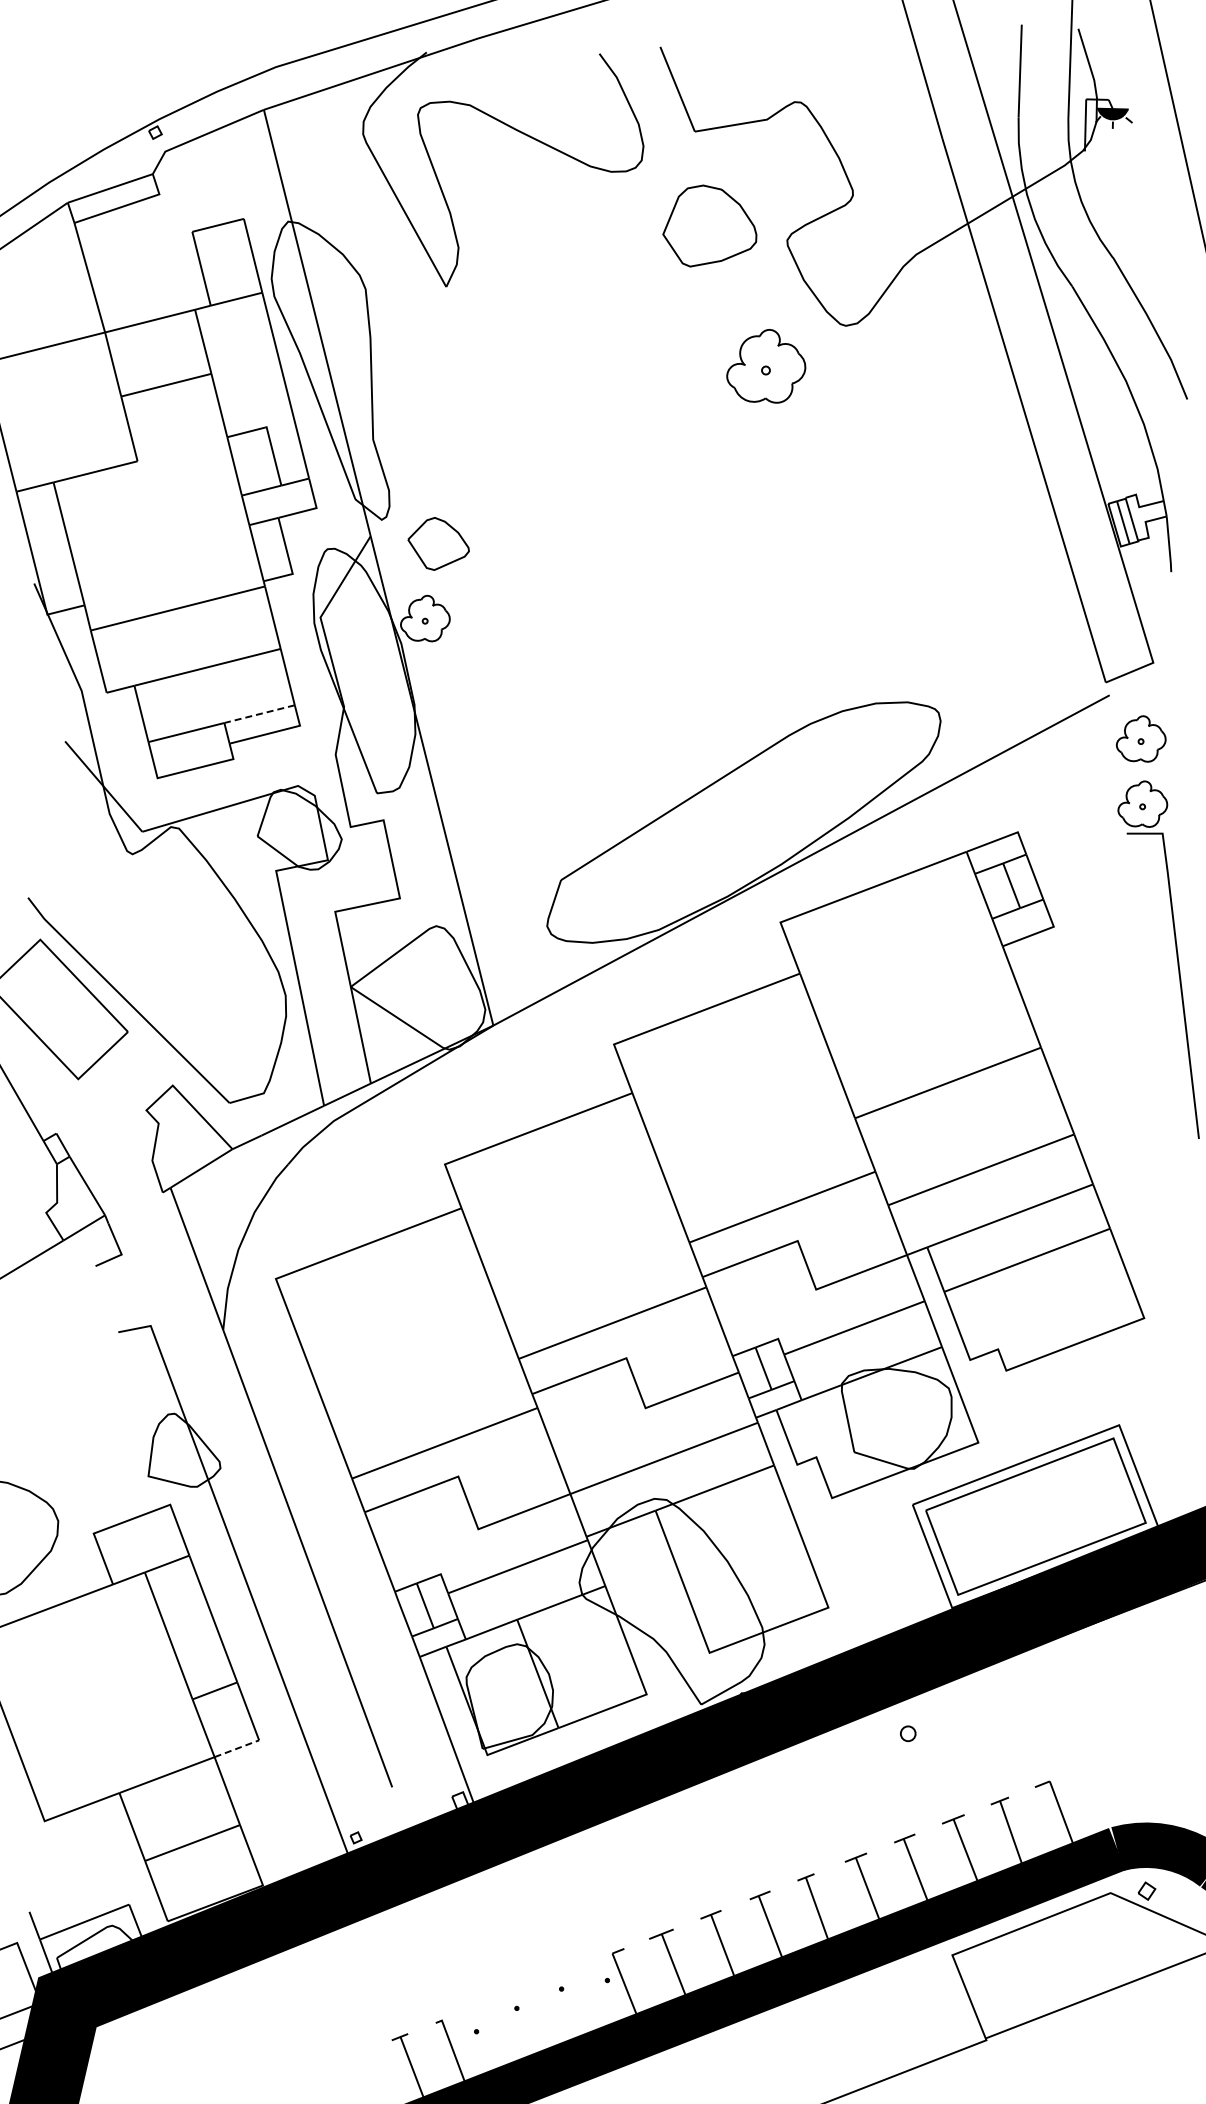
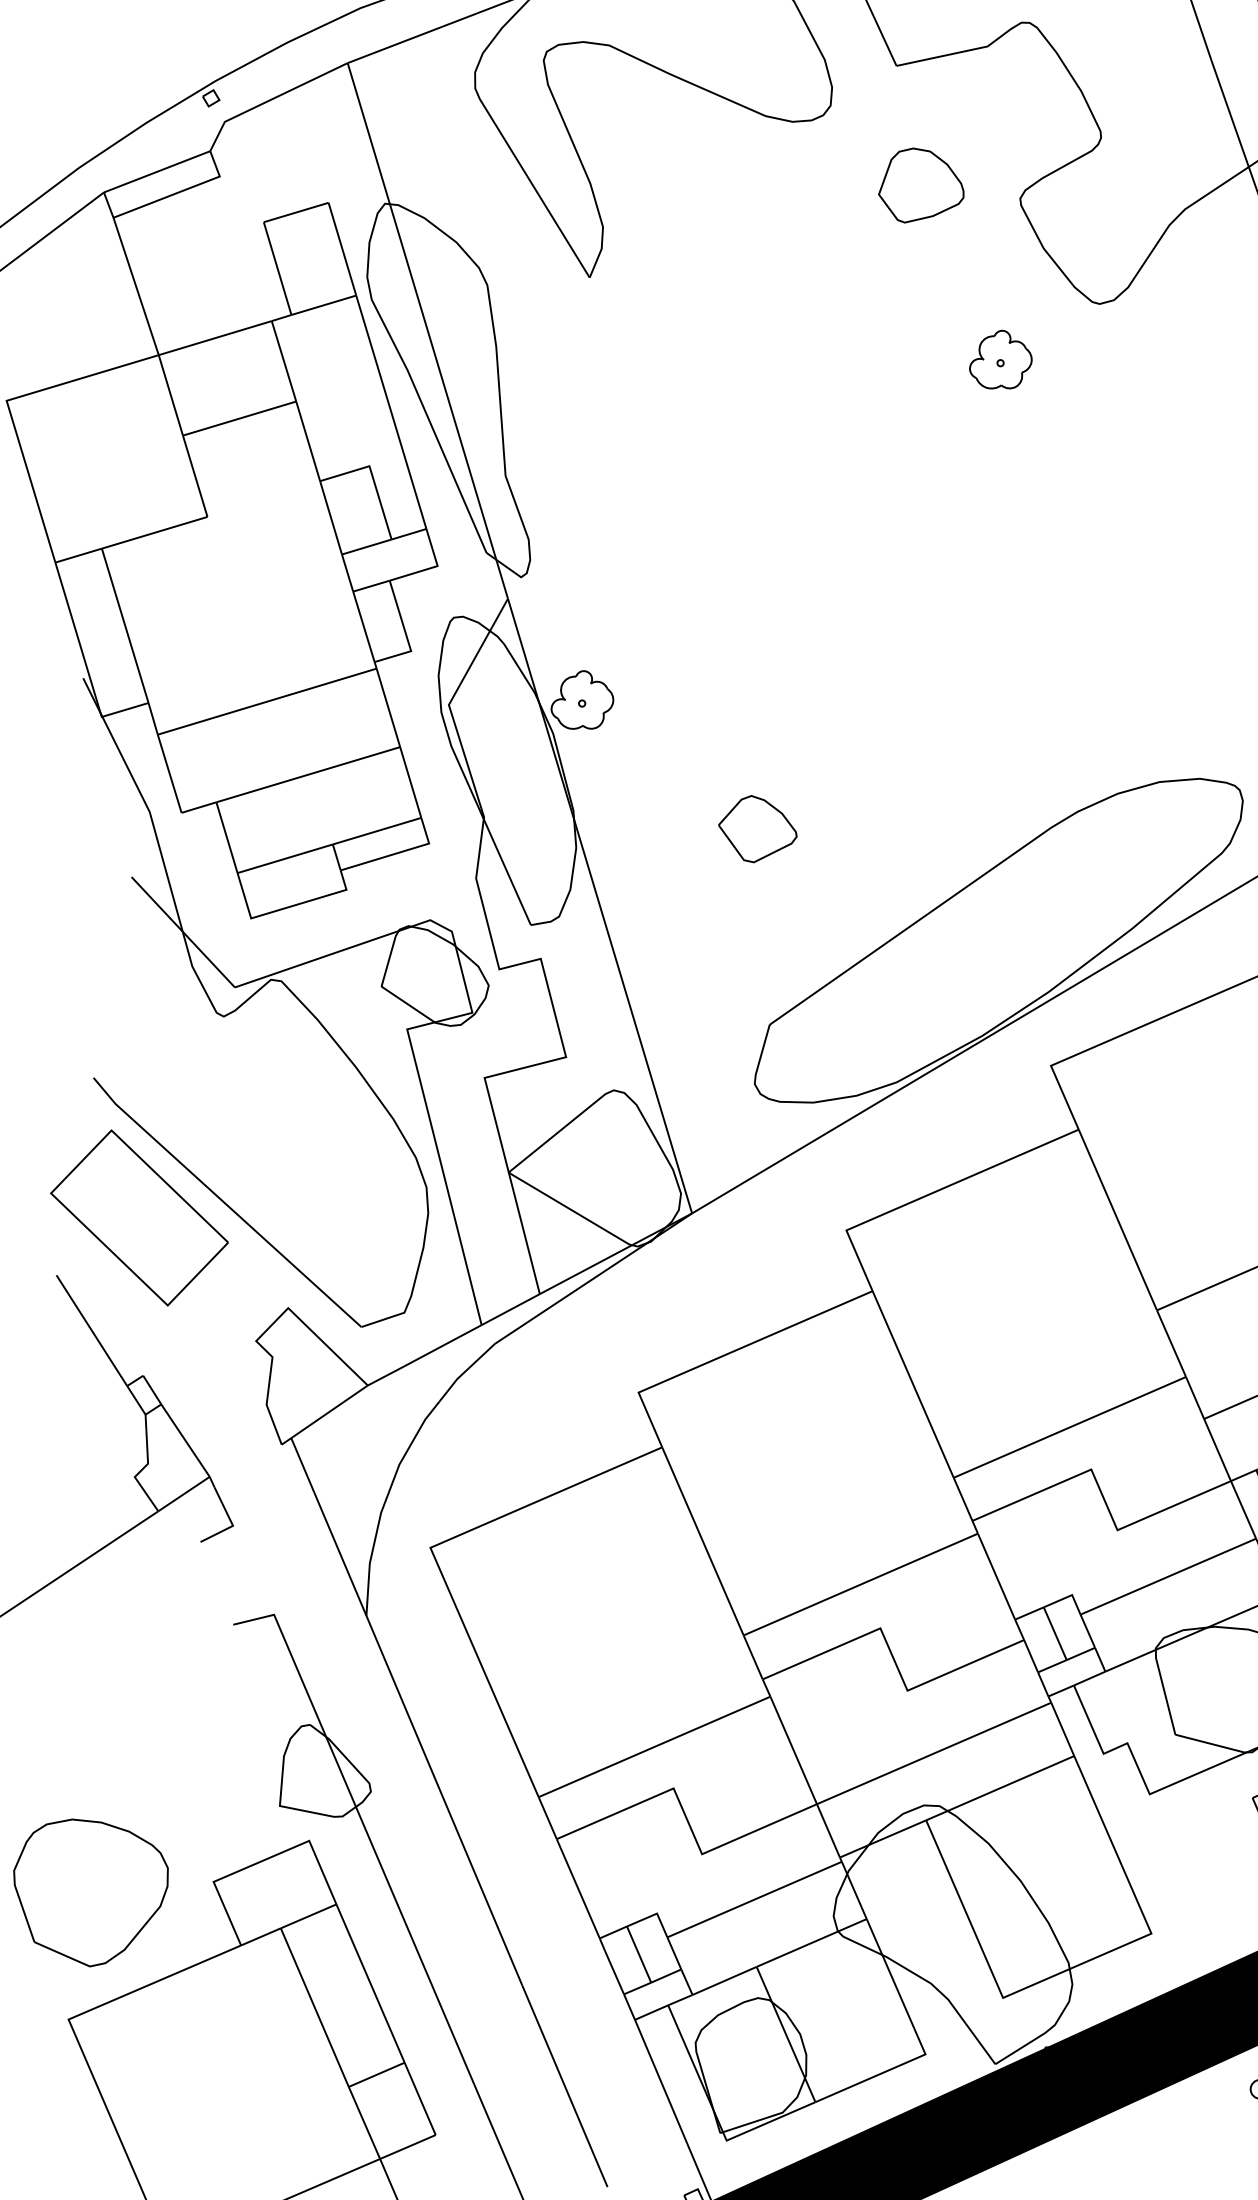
part: (709, 225) -> (920, 184), size x0.71
part: (765, 365) -> (999, 358), size x0.62
part: (438, 543) -> (757, 828), moved
line: (259, 714) -> (376, 831), dashed -> solid
line: (236, 1748) -> (407, 2146), dashed -> solid

